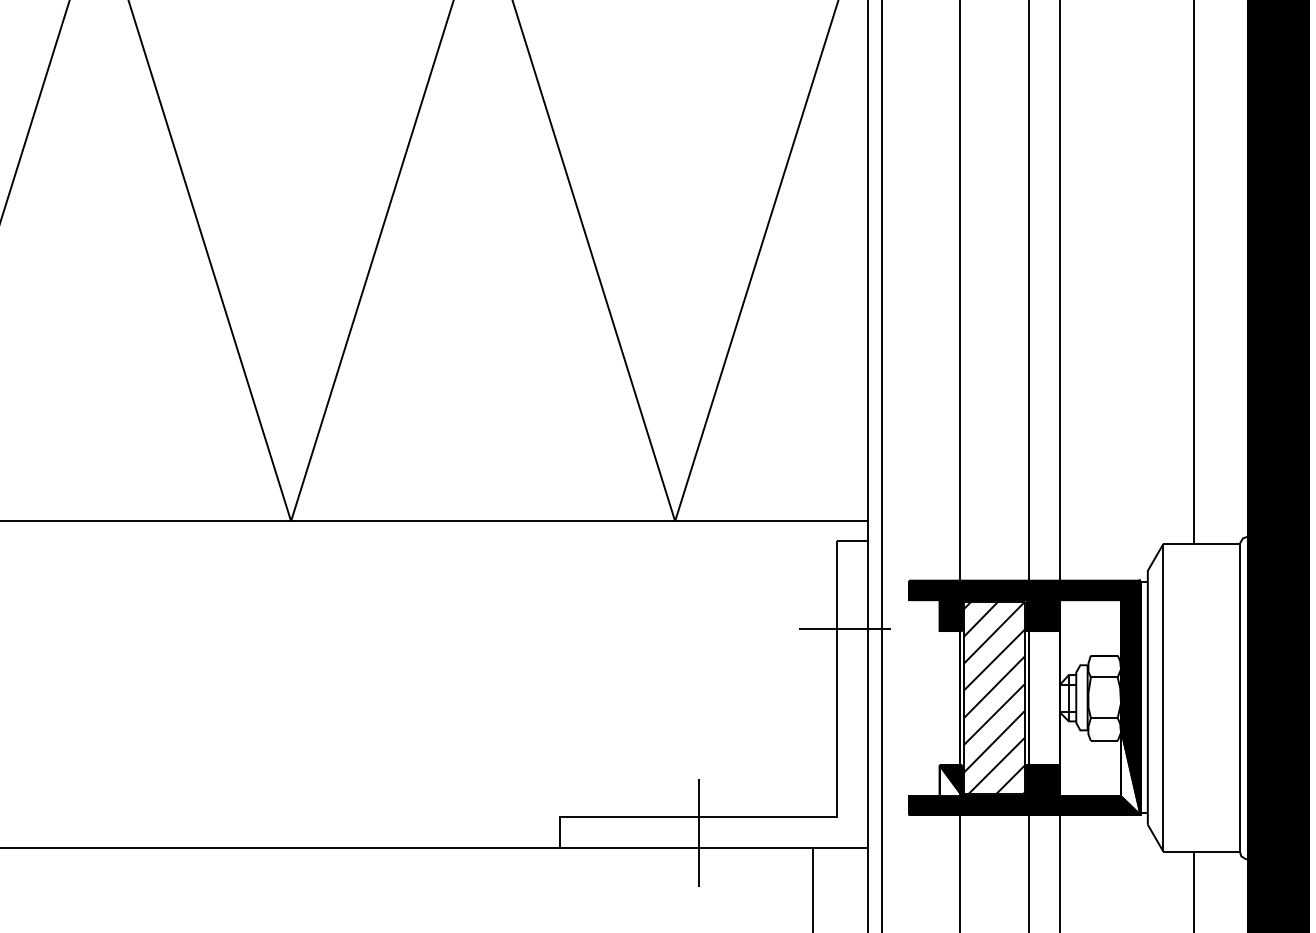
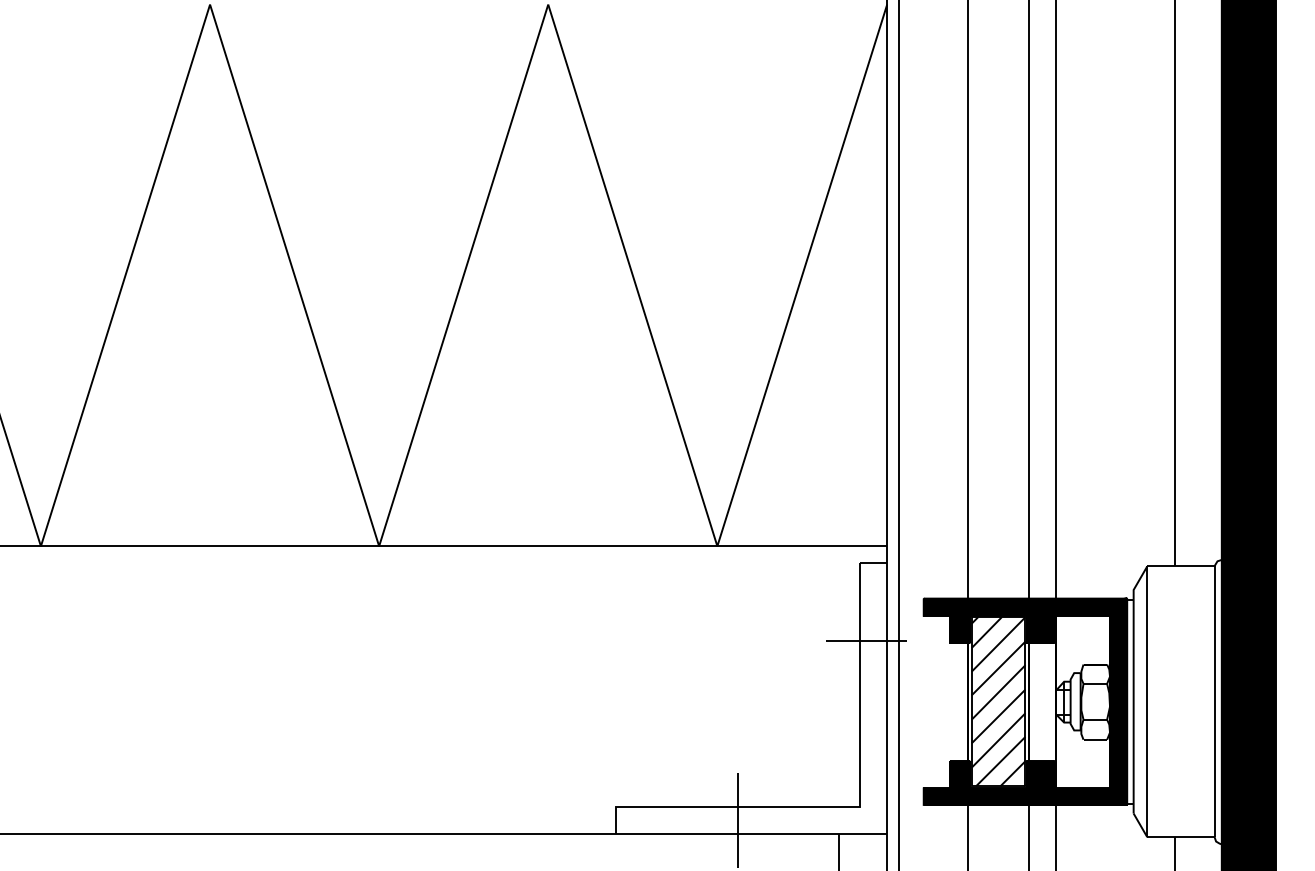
fill: (1130, 771) -> (1118, 766), added
fill: (951, 780) -> (960, 774), added

